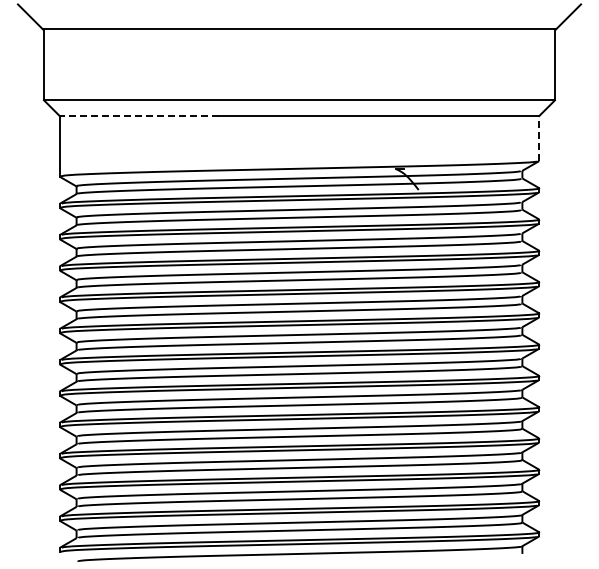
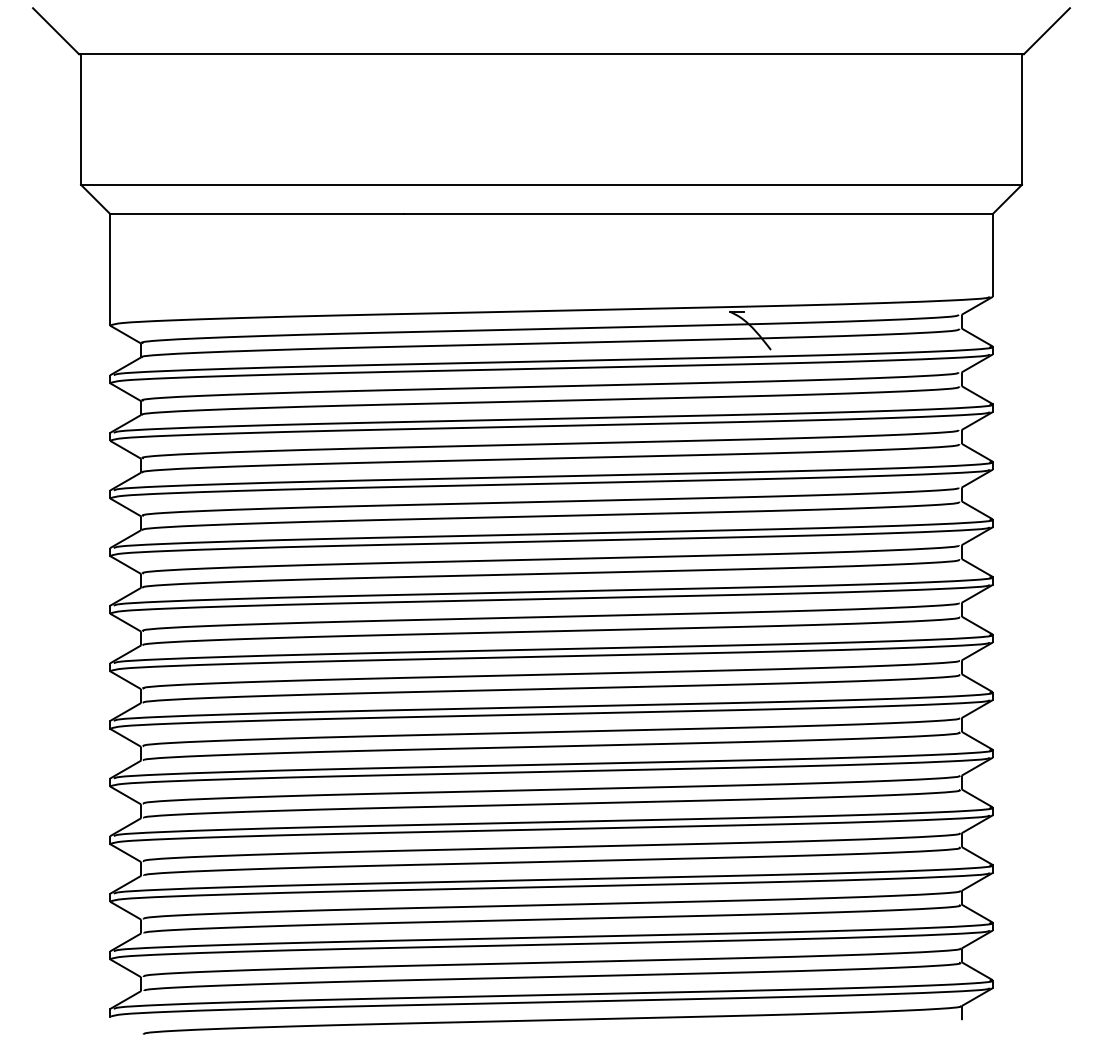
line: (139, 115) -> (256, 212), dashed -> solid
line: (539, 137) -> (993, 253), dashed -> solid

